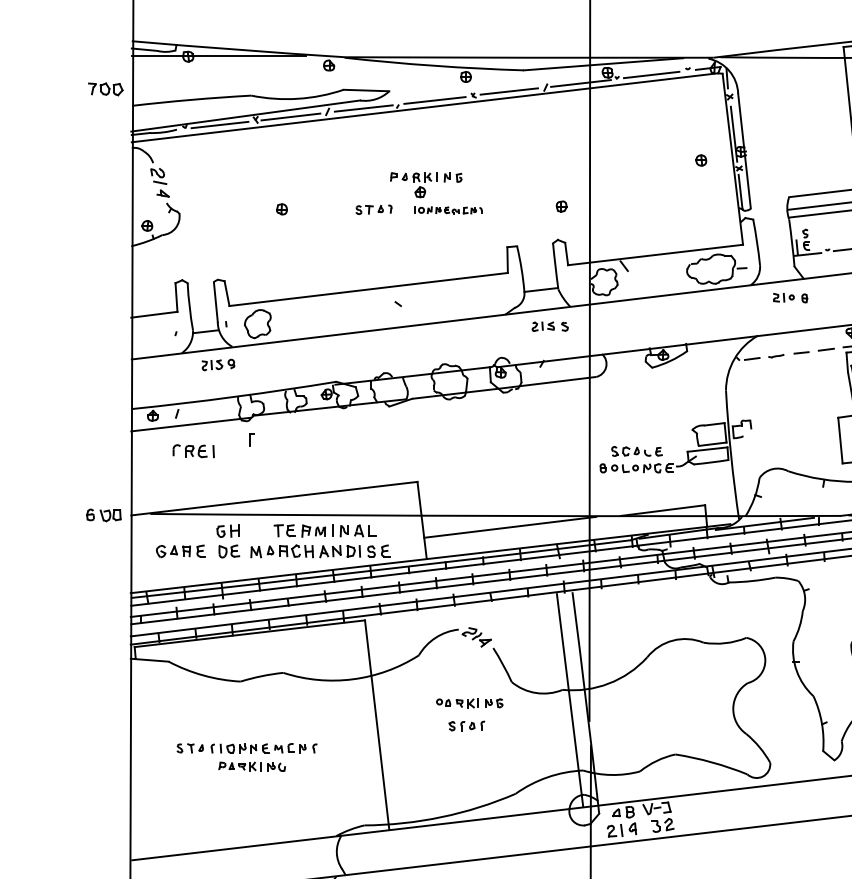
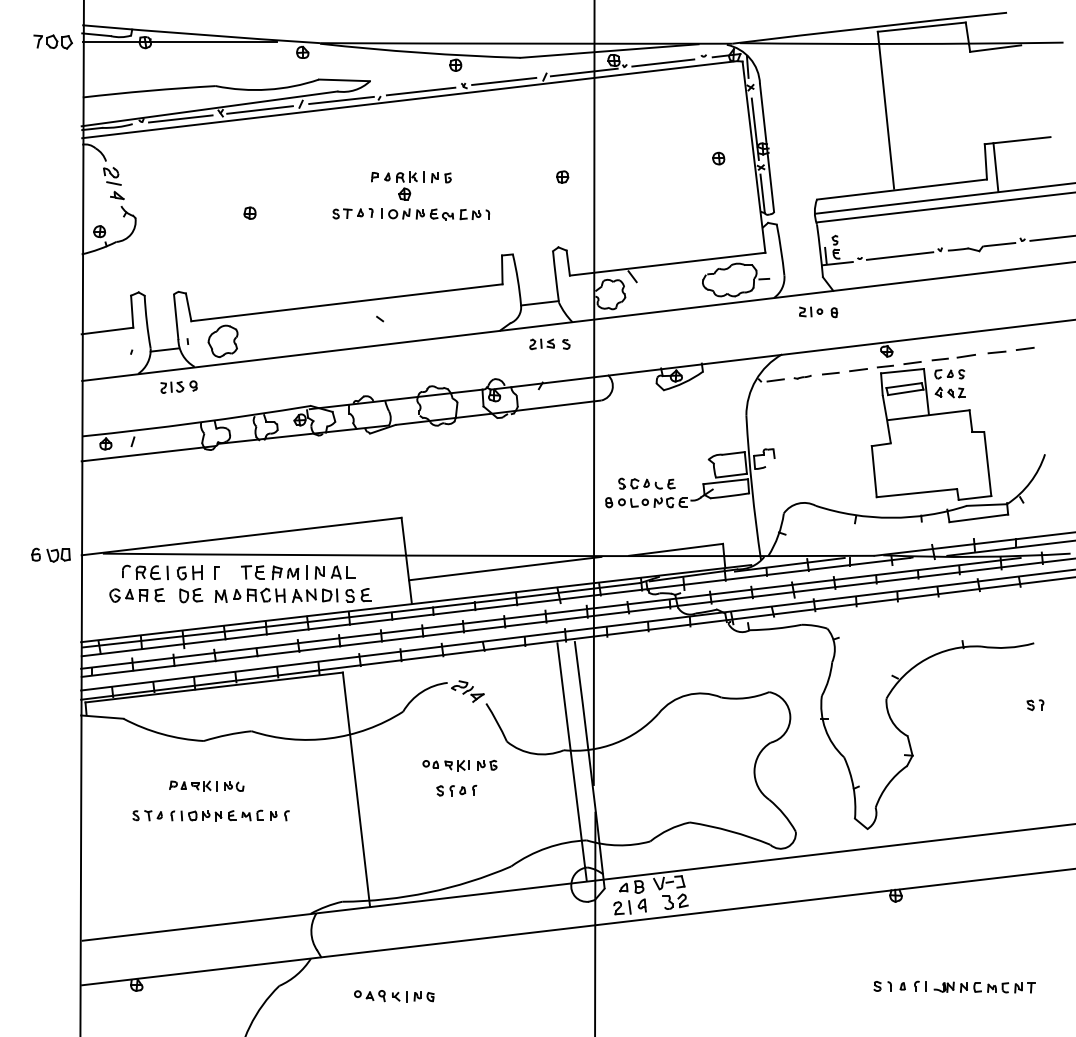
part: (105, 88) -> (52, 41), moved
part: (561, 206) -> (562, 176), moved
part: (447, 210) -> (435, 214), size x1.43
part: (251, 439) -> (216, 572), moved
part: (193, 451) -> (145, 572), moved
part: (251, 766) -> (206, 785), moved

